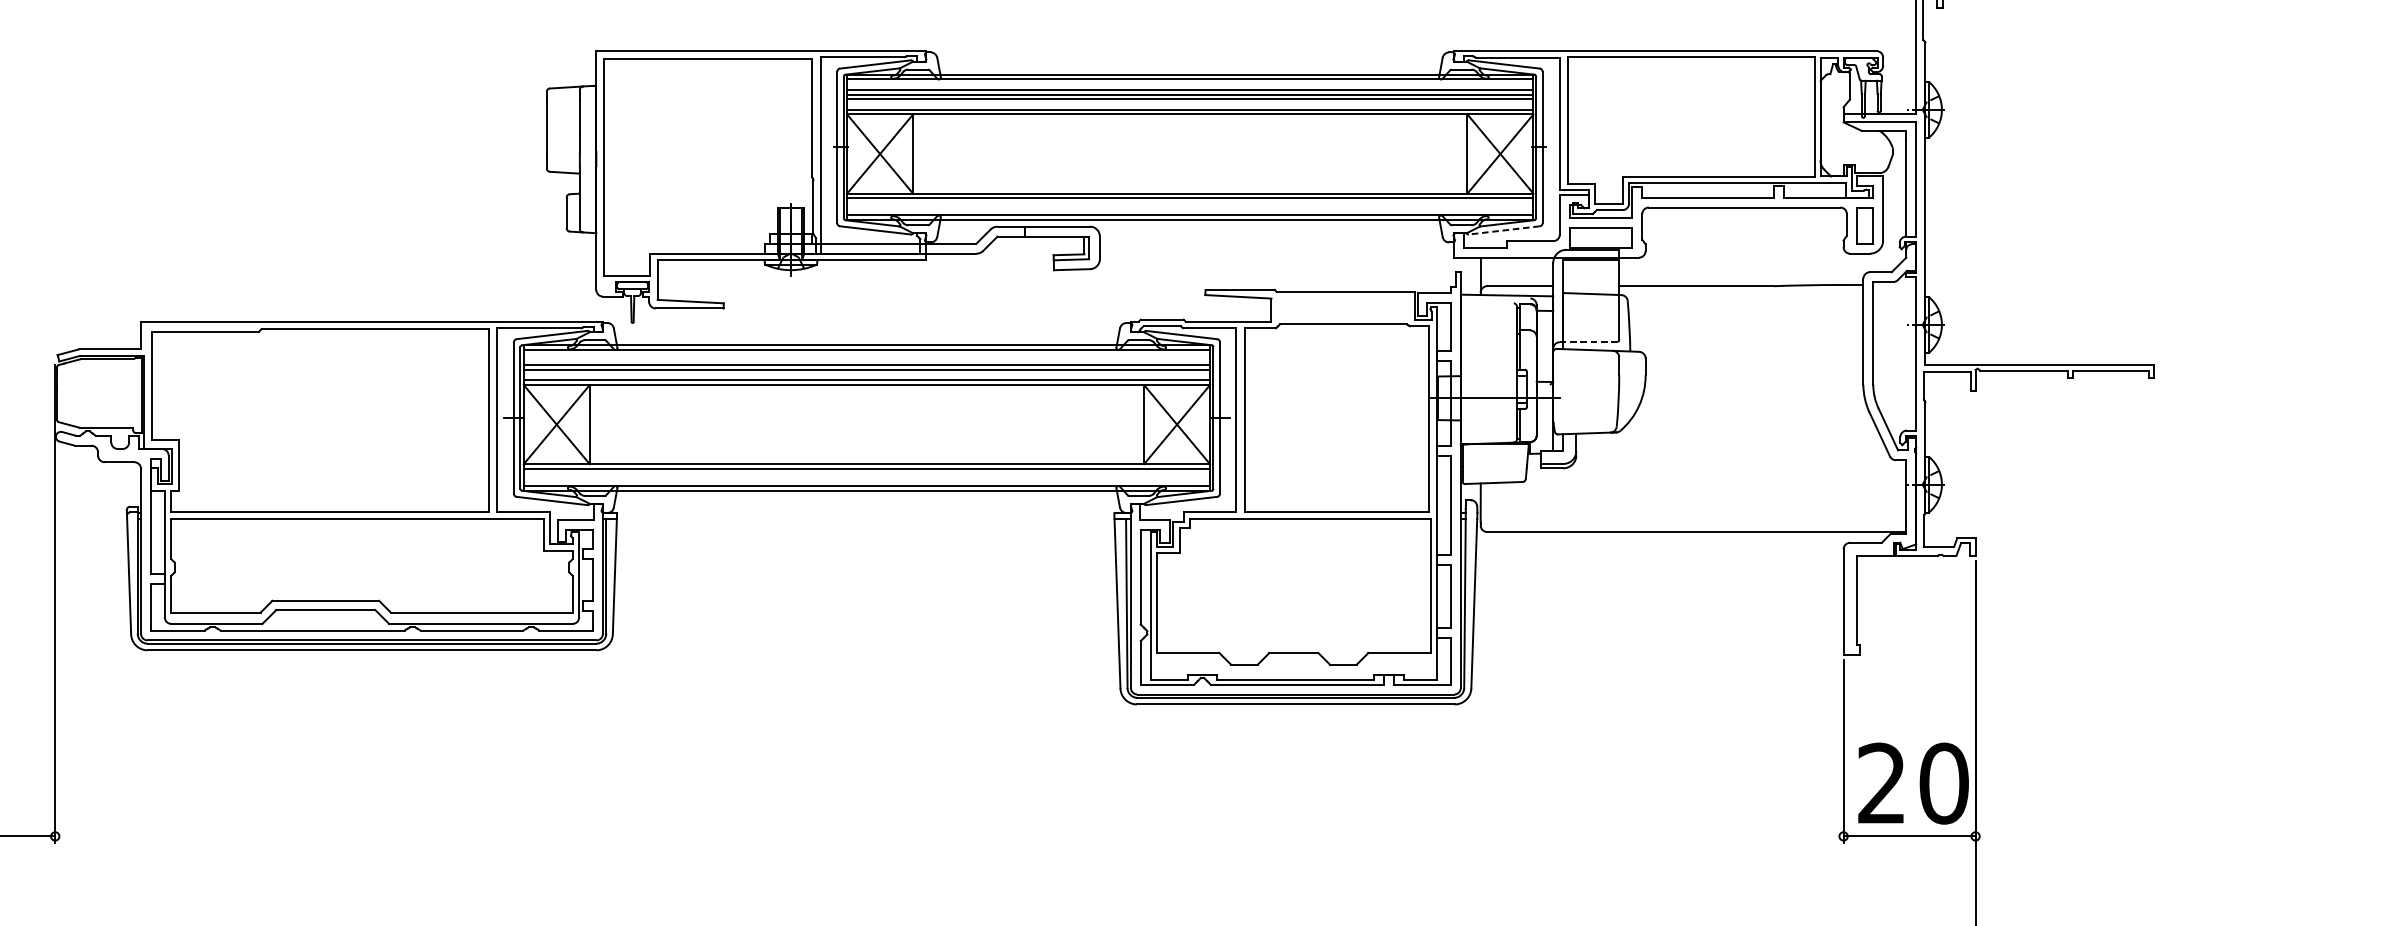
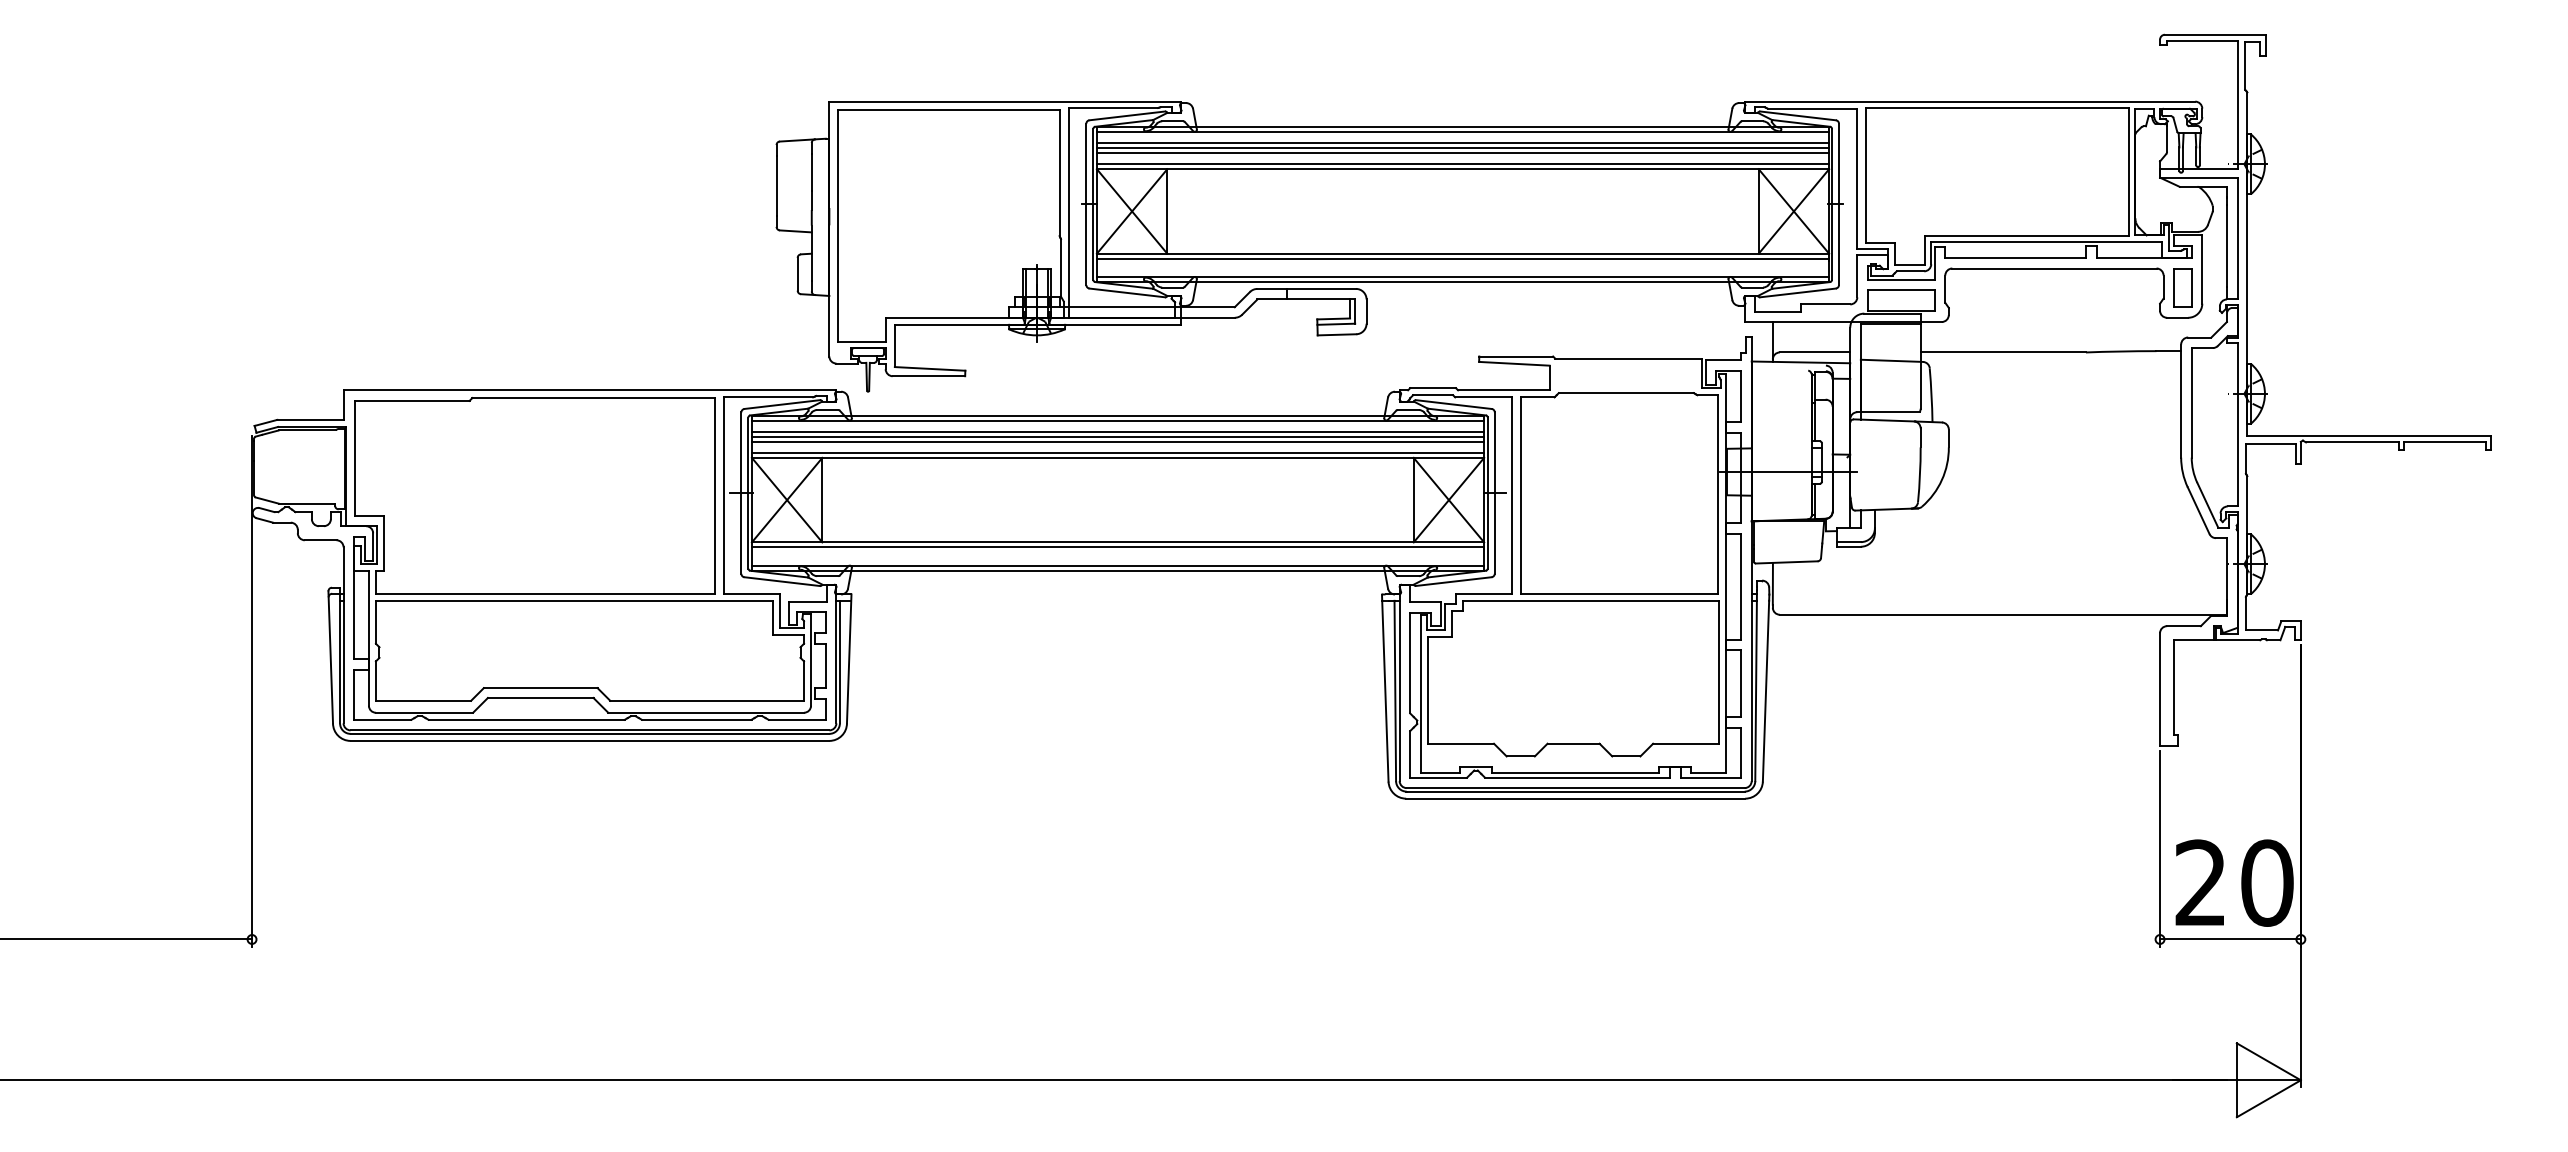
line: (1503, 230) -> (1797, 293), dashed -> solid
line: (1590, 342) -> (1889, 412), dashed -> solid
line: (866, 360) -> (1117, 431), added

